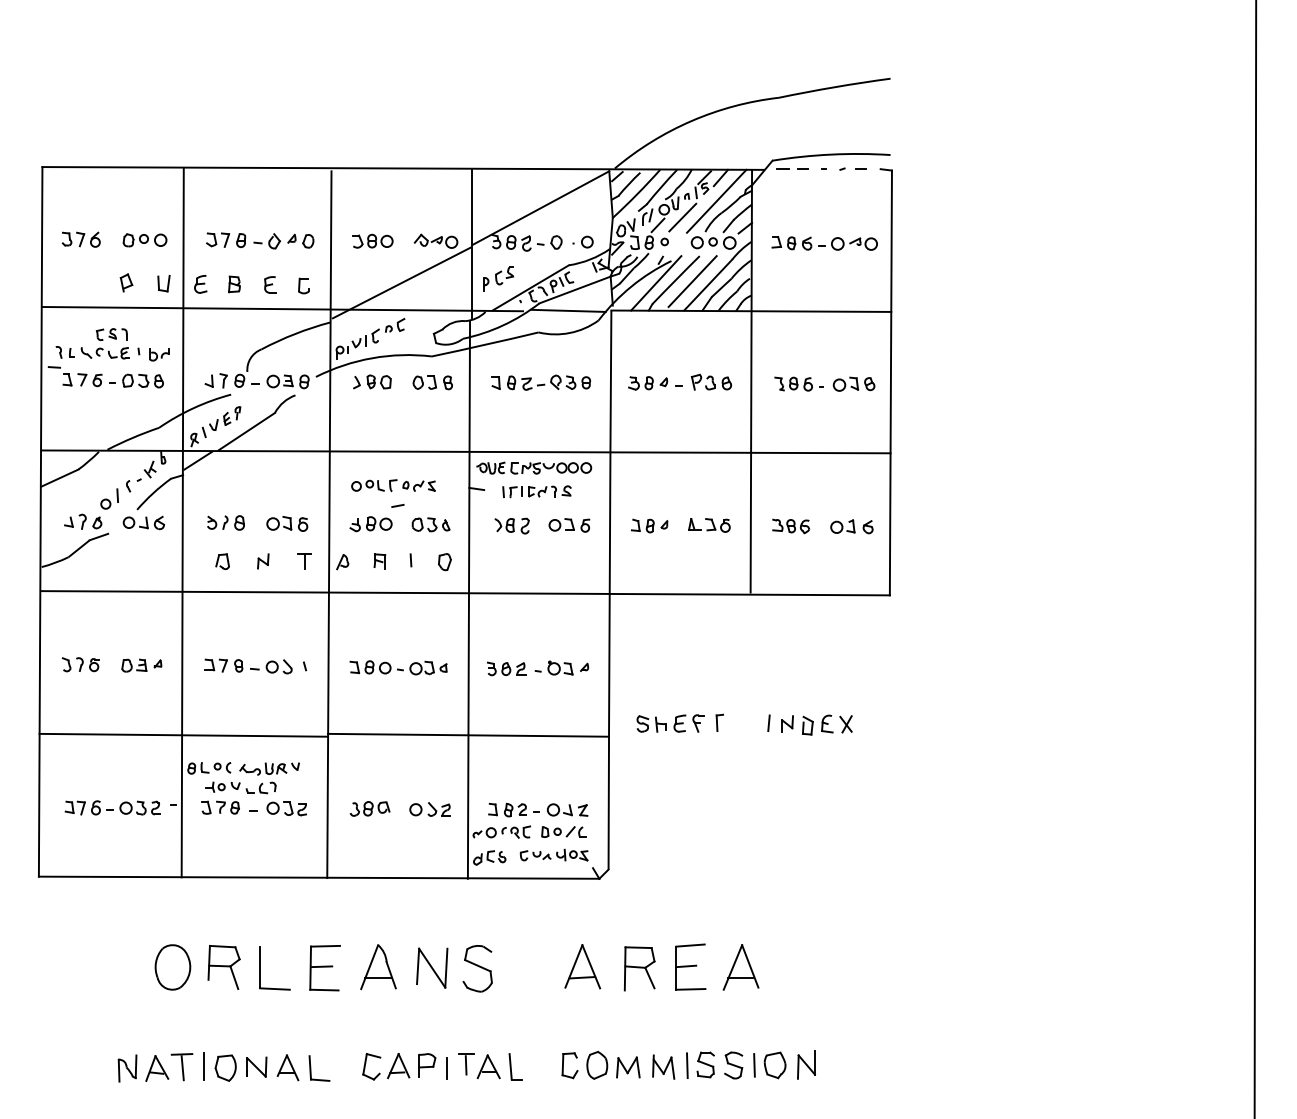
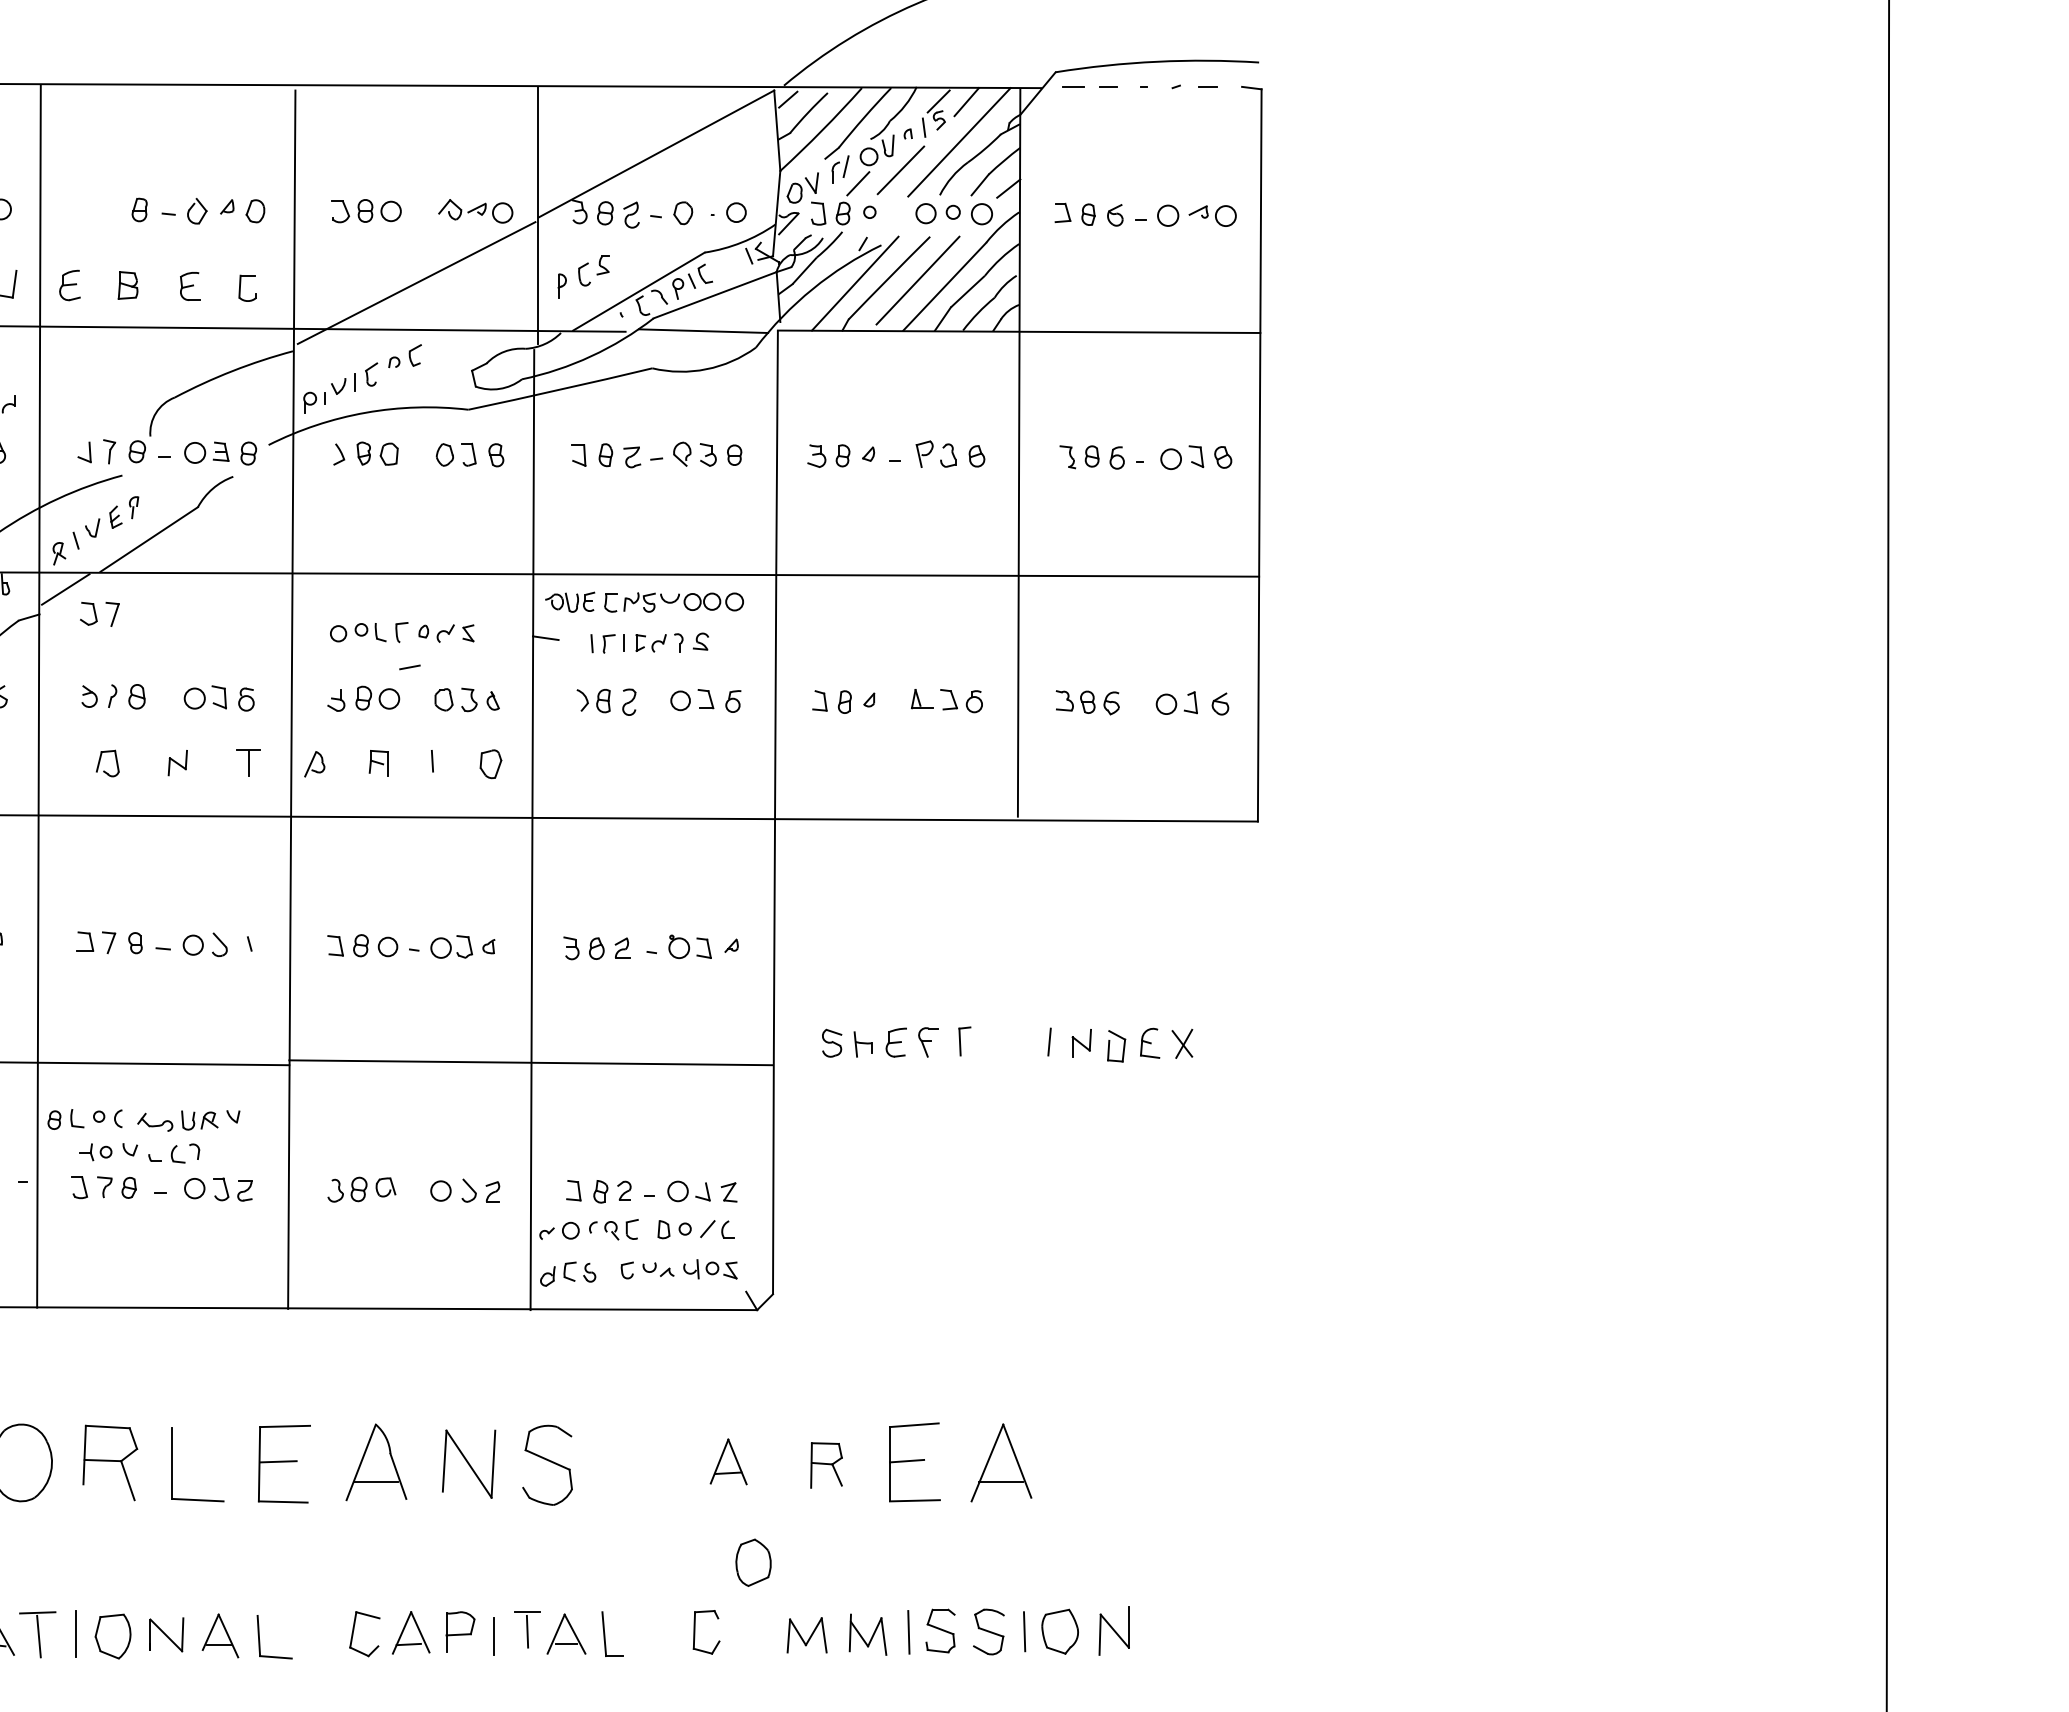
part: (218, 239) -> (100, 613), moved
part: (582, 966) -> (728, 1461), size x0.6
part: (639, 968) -> (826, 1464), size x0.6
part: (597, 1065) -> (753, 1563), moved

